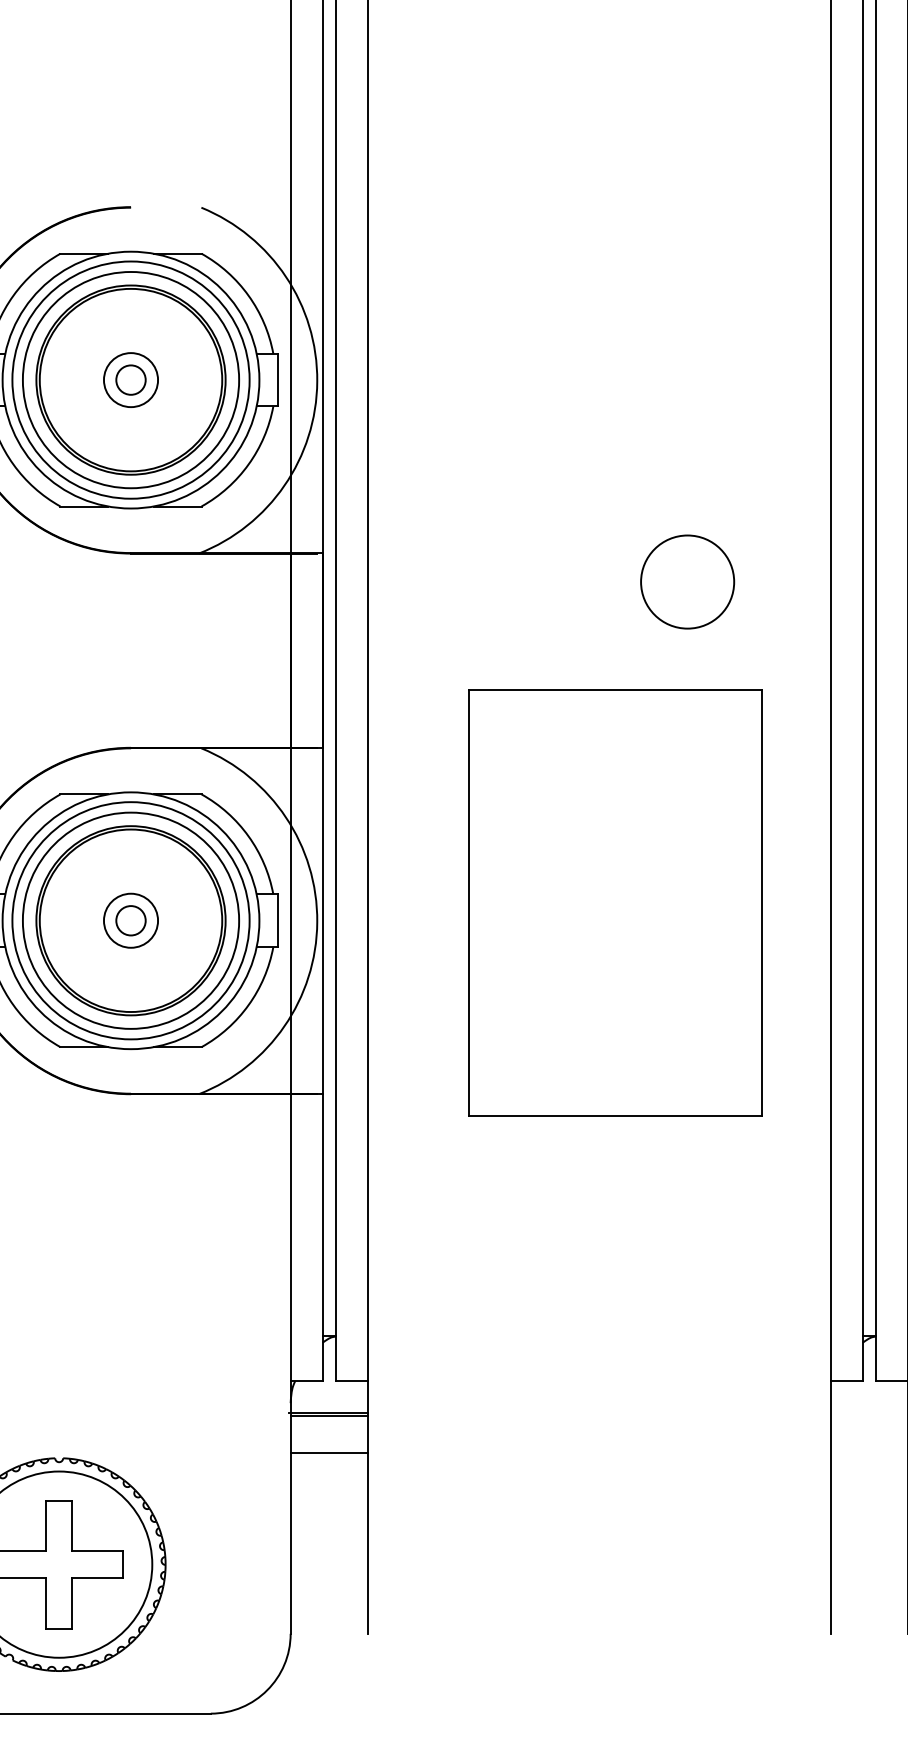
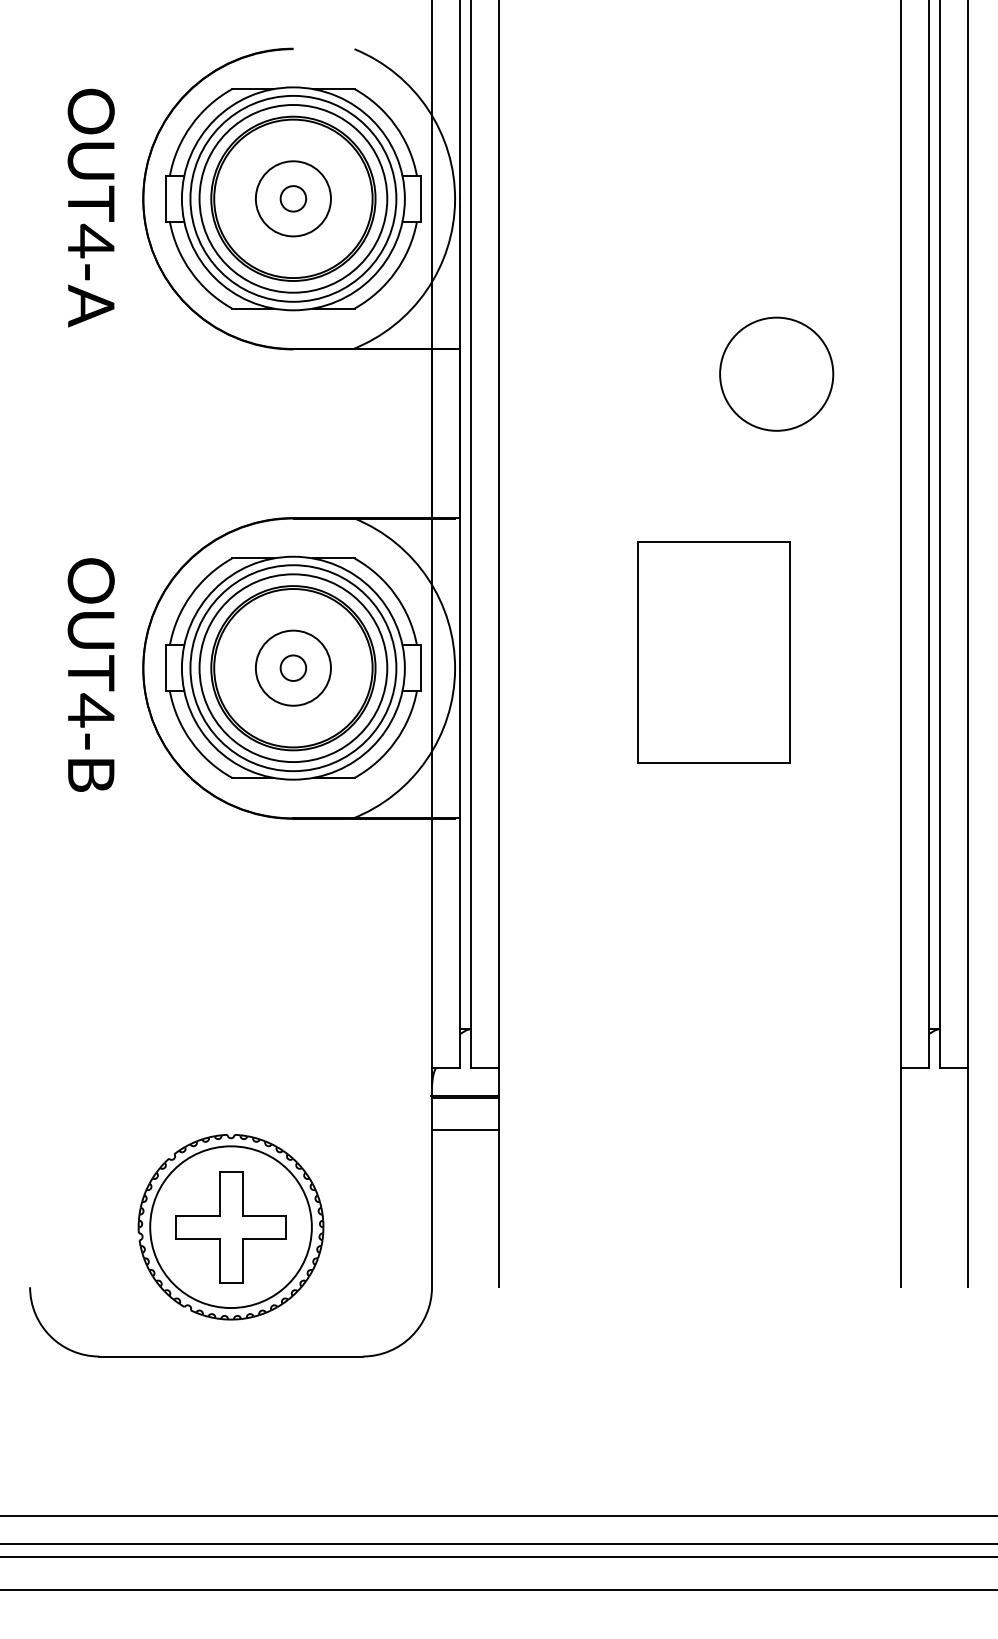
circle: (129, 379) -> (292, 198), size x1.6
circle: (687, 581) -> (776, 373), size x1.4
part: (614, 902) -> (713, 652), size x0.6
circle: (129, 919) -> (292, 667), size x1.6

